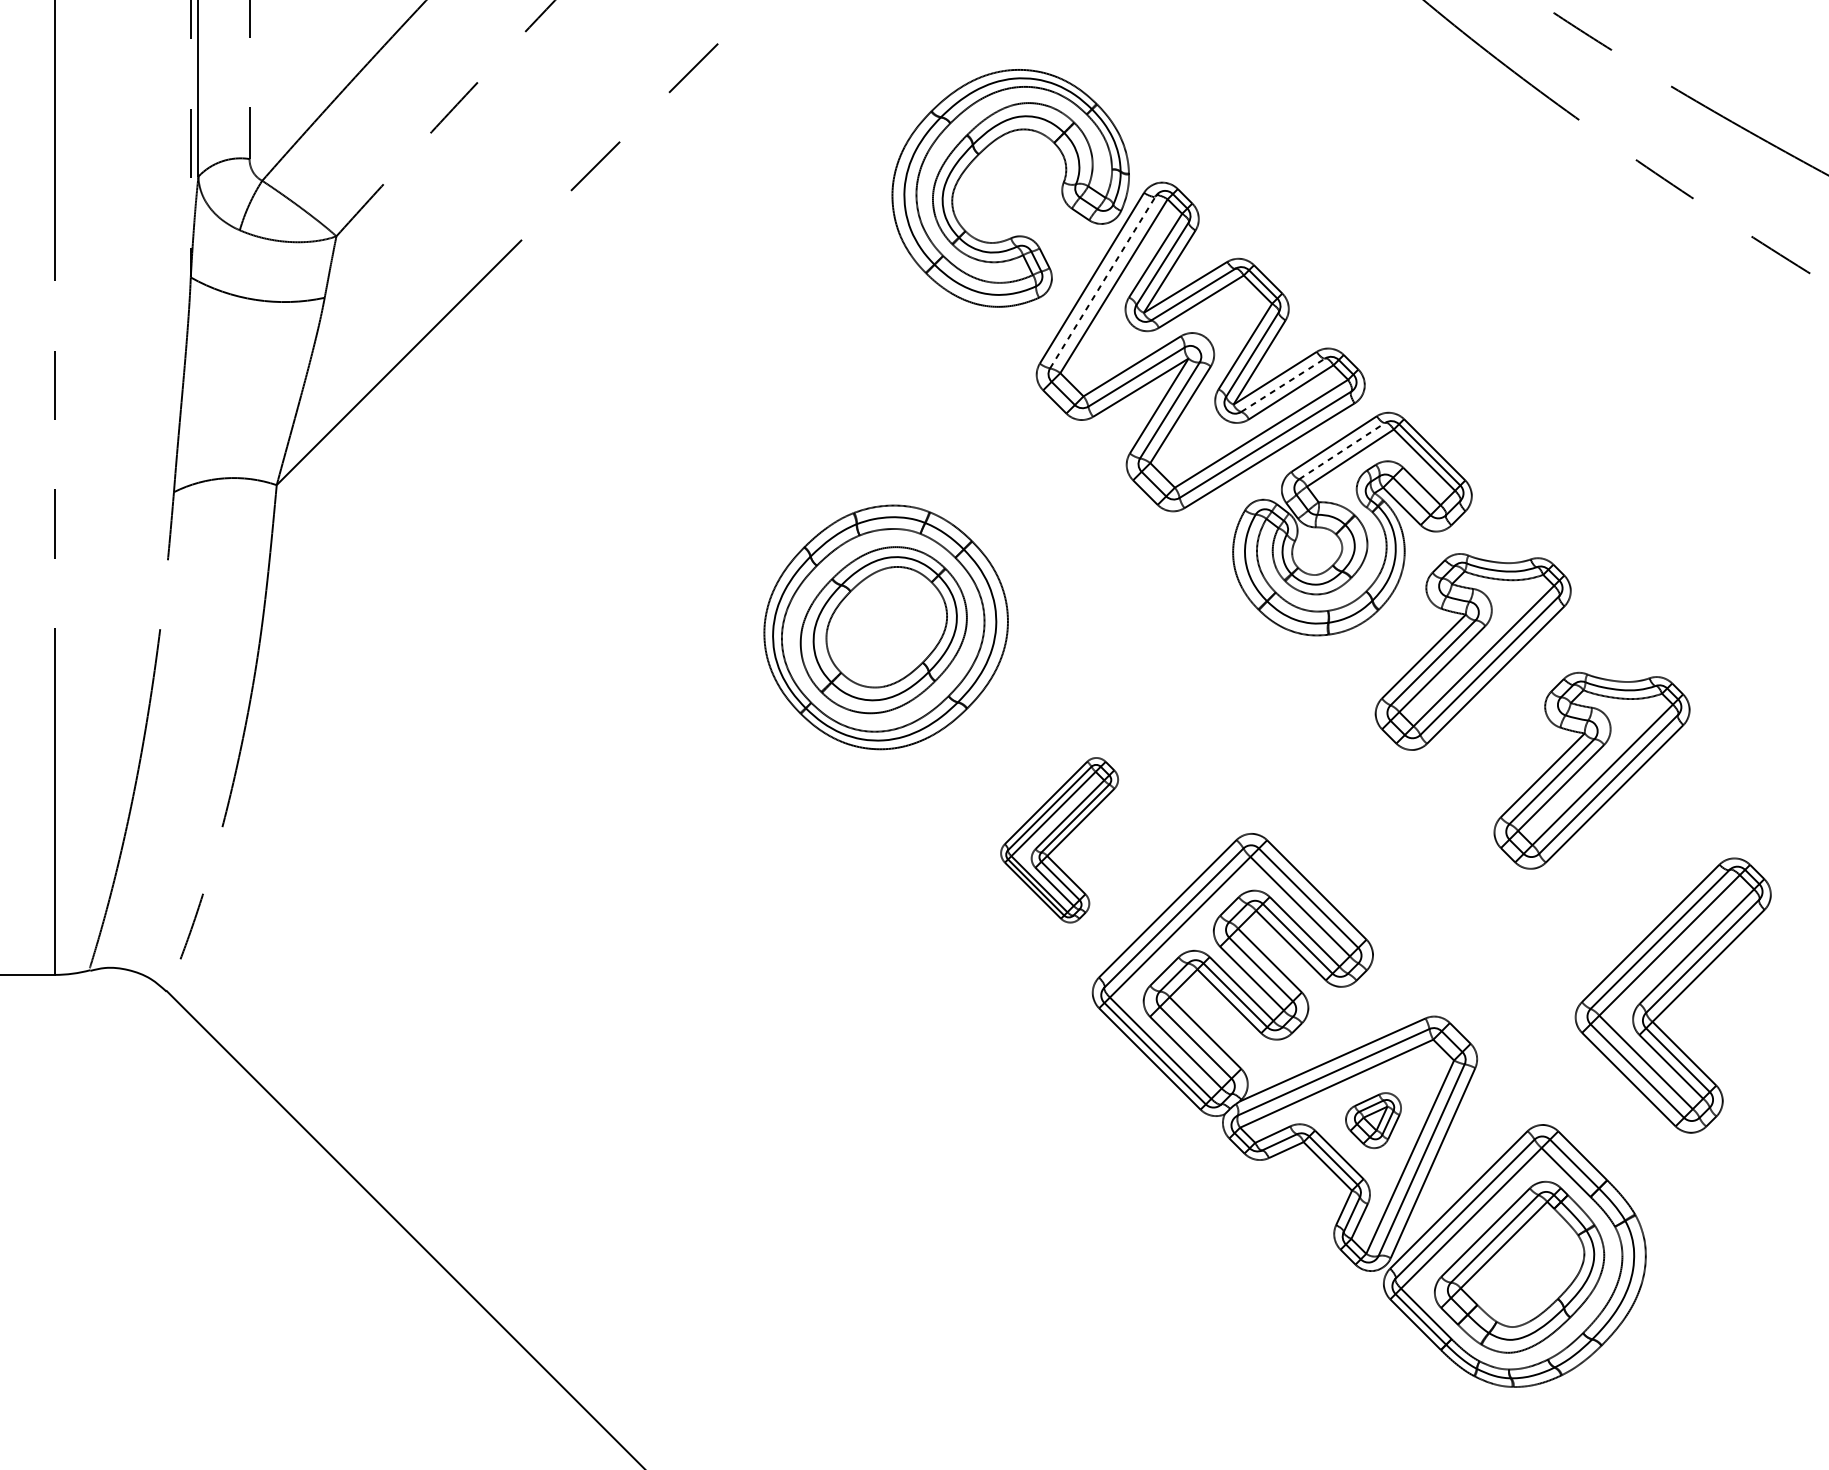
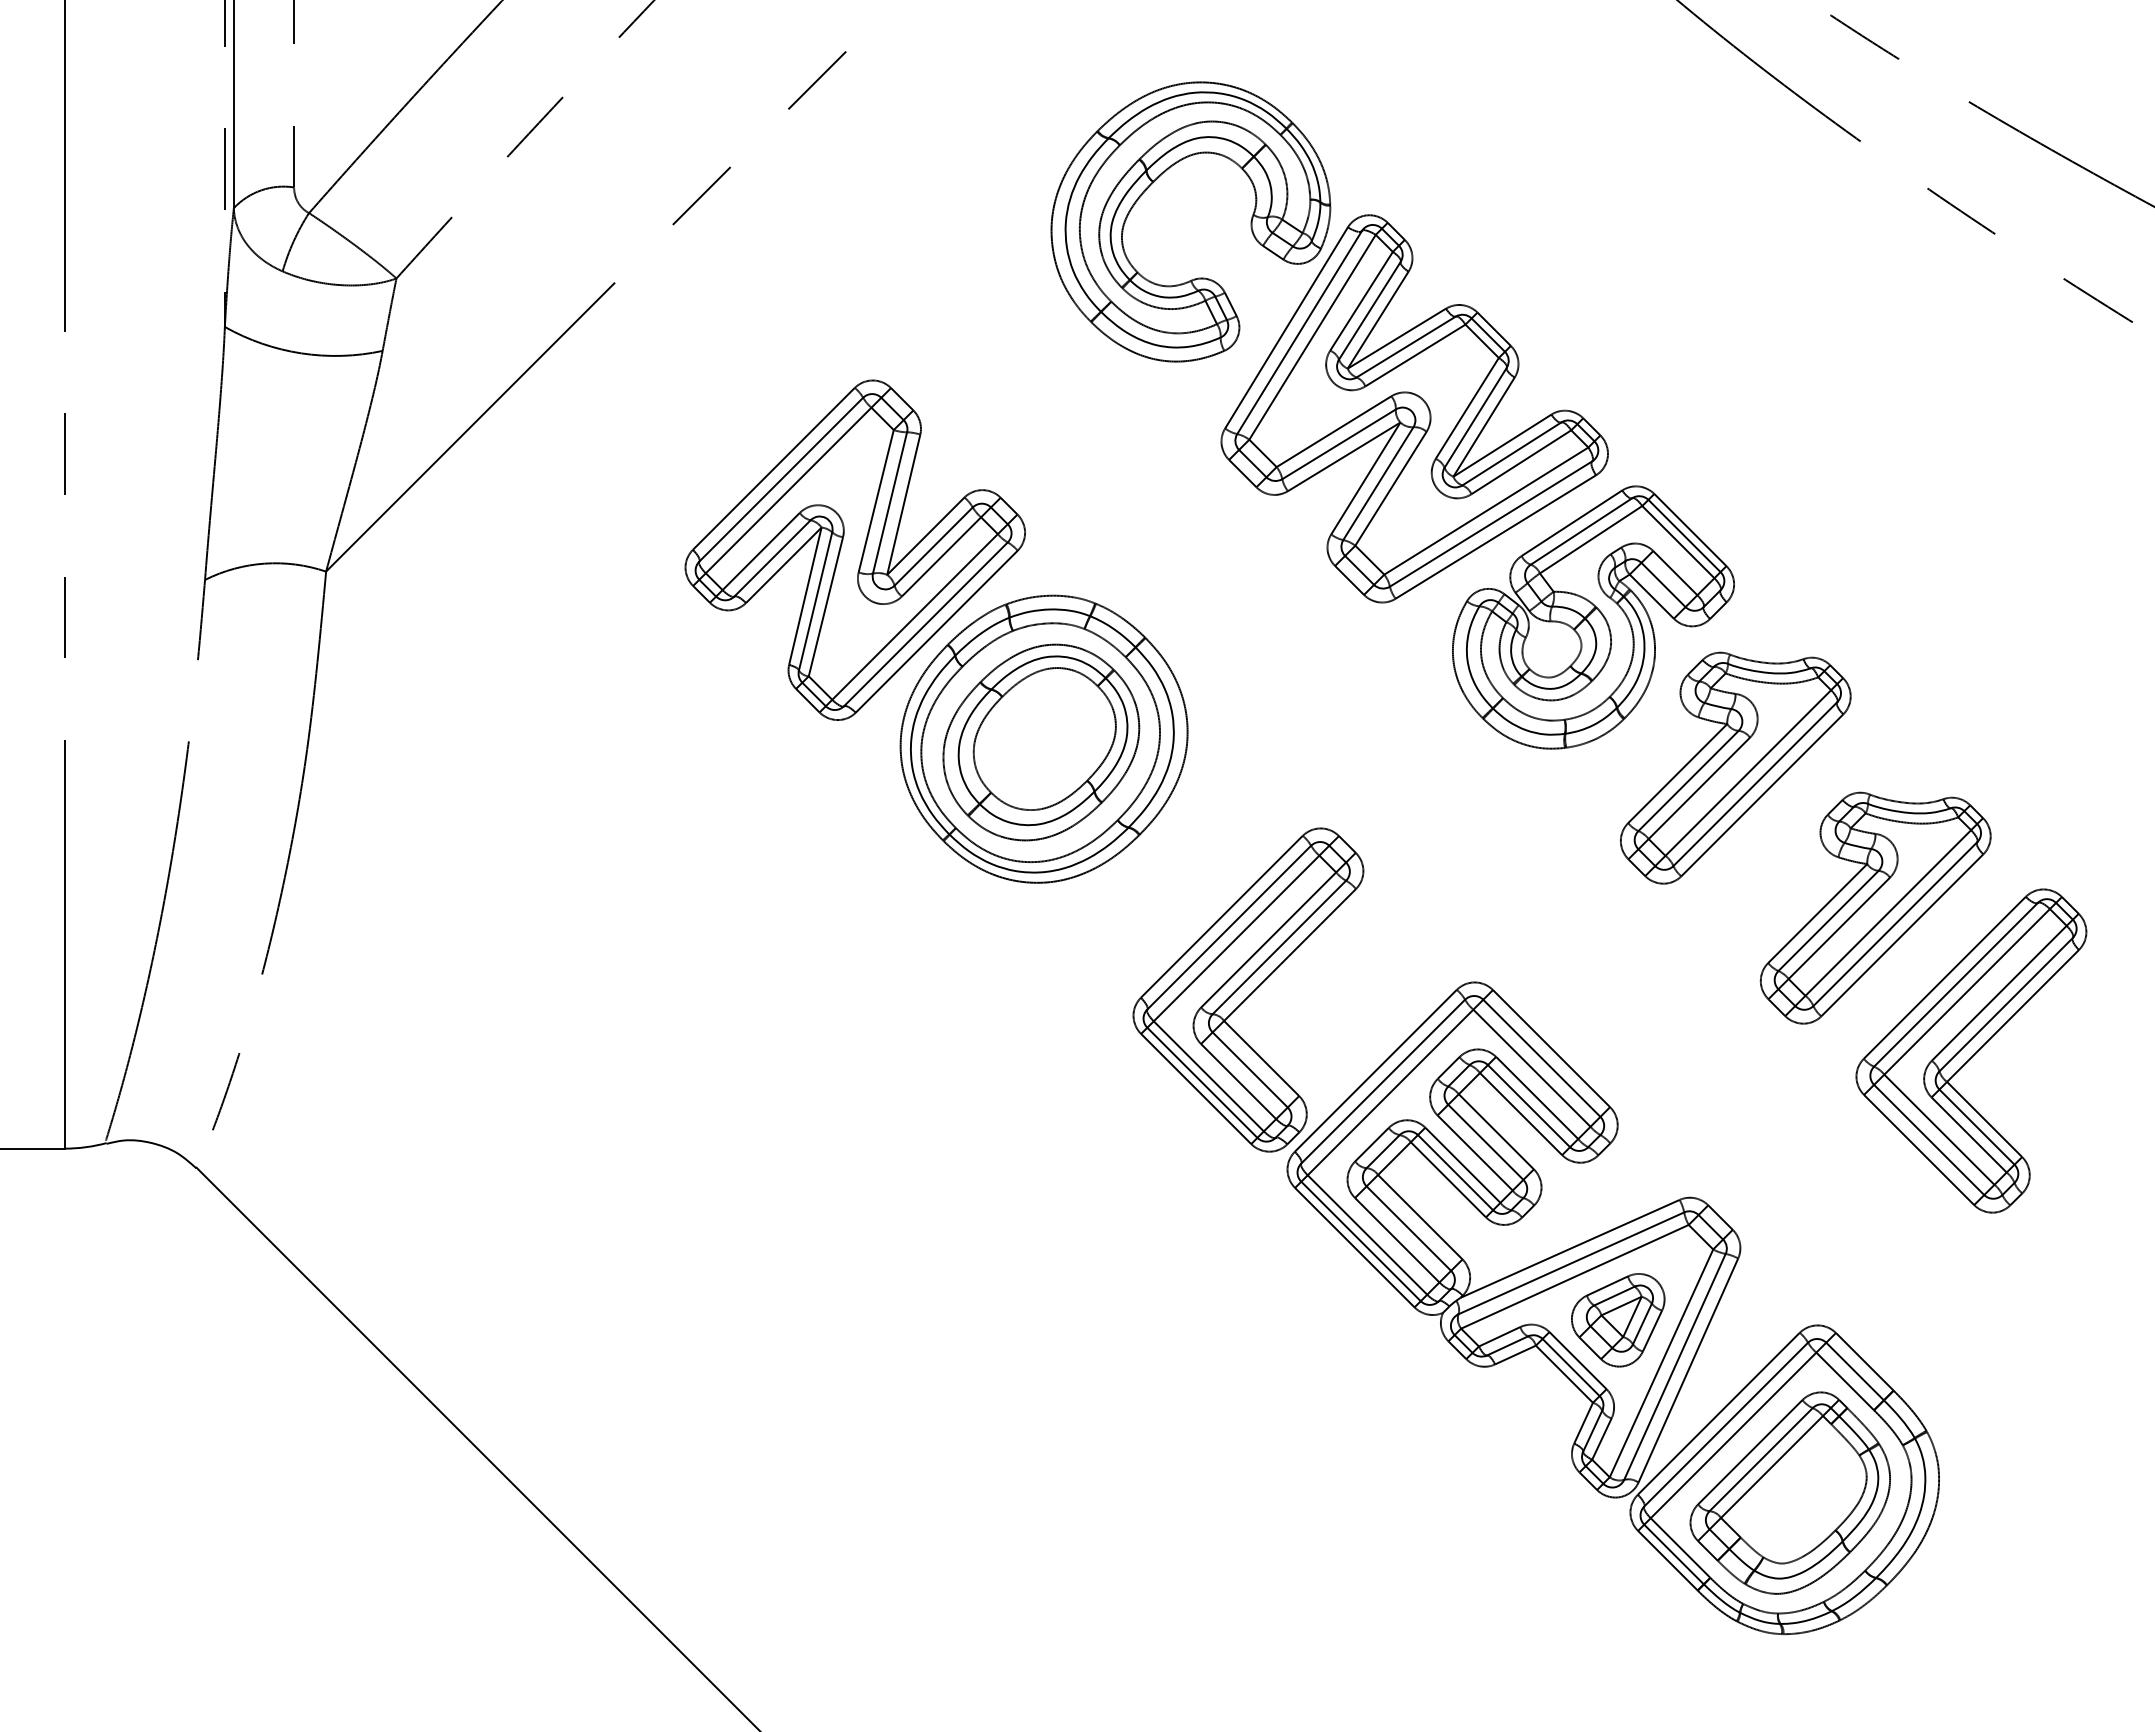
line: (1102, 282) -> (1299, 332), dashed -> solid
line: (1282, 384) -> (1511, 453), dashed -> solid
line: (1342, 451) -> (1581, 531), dashed -> solid
part: (725, 466) -> (854, 549), added
part: (1059, 839) -> (1248, 989), size x1.67
part: (1673, 995) -> (1971, 1050), moved
part: (1373, 1120) -> (1618, 1320), size x1.43

